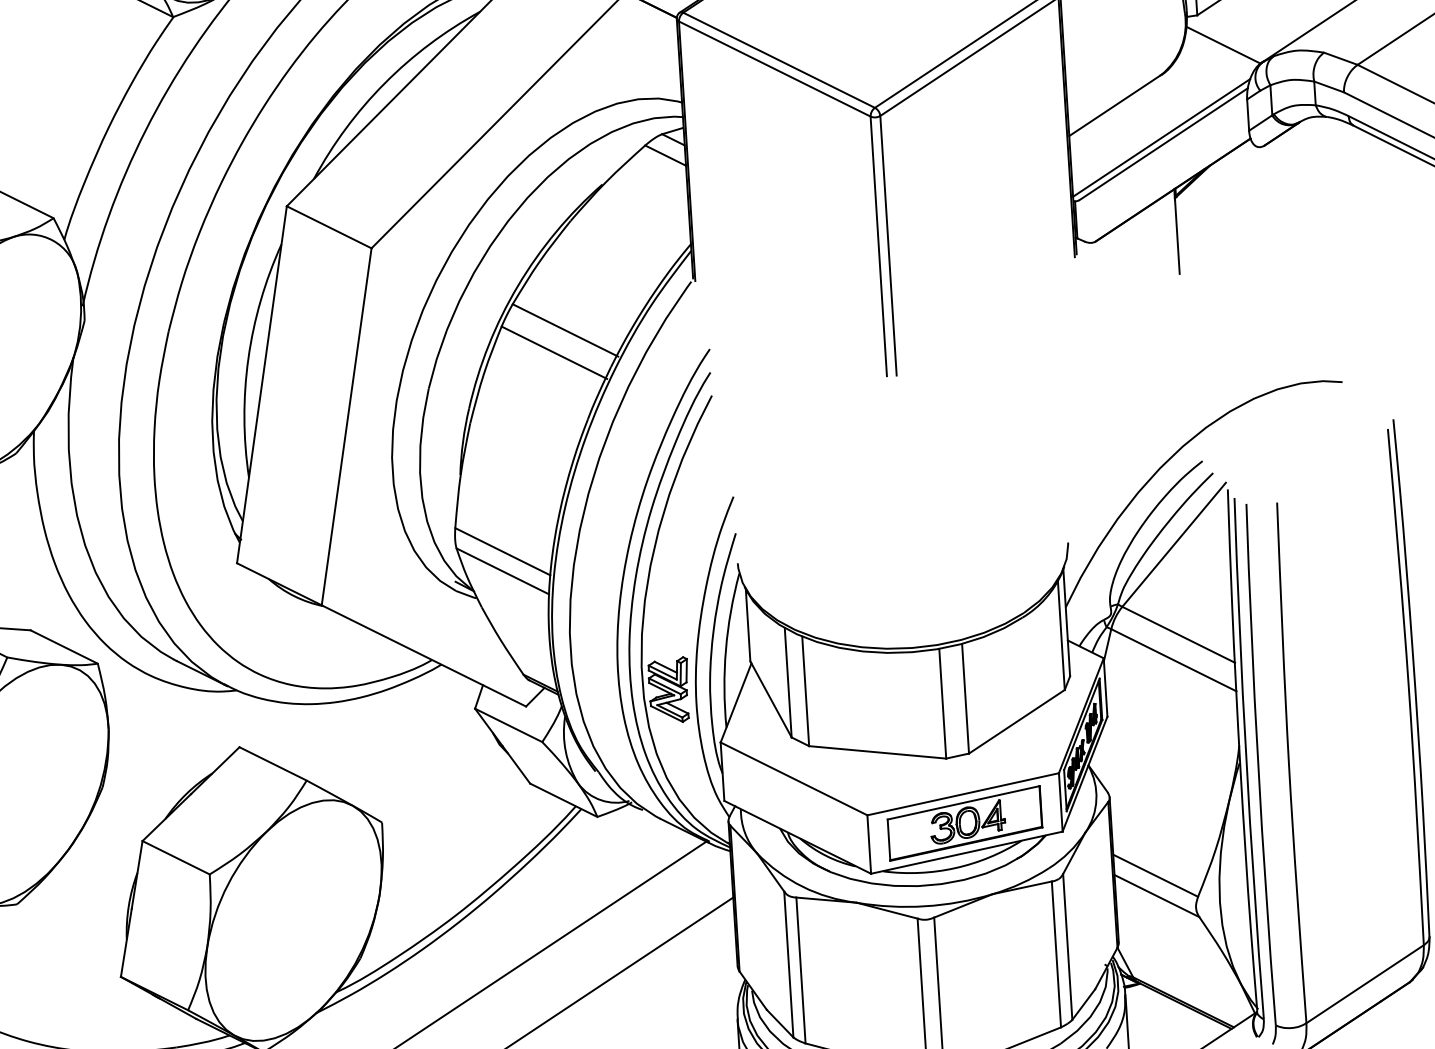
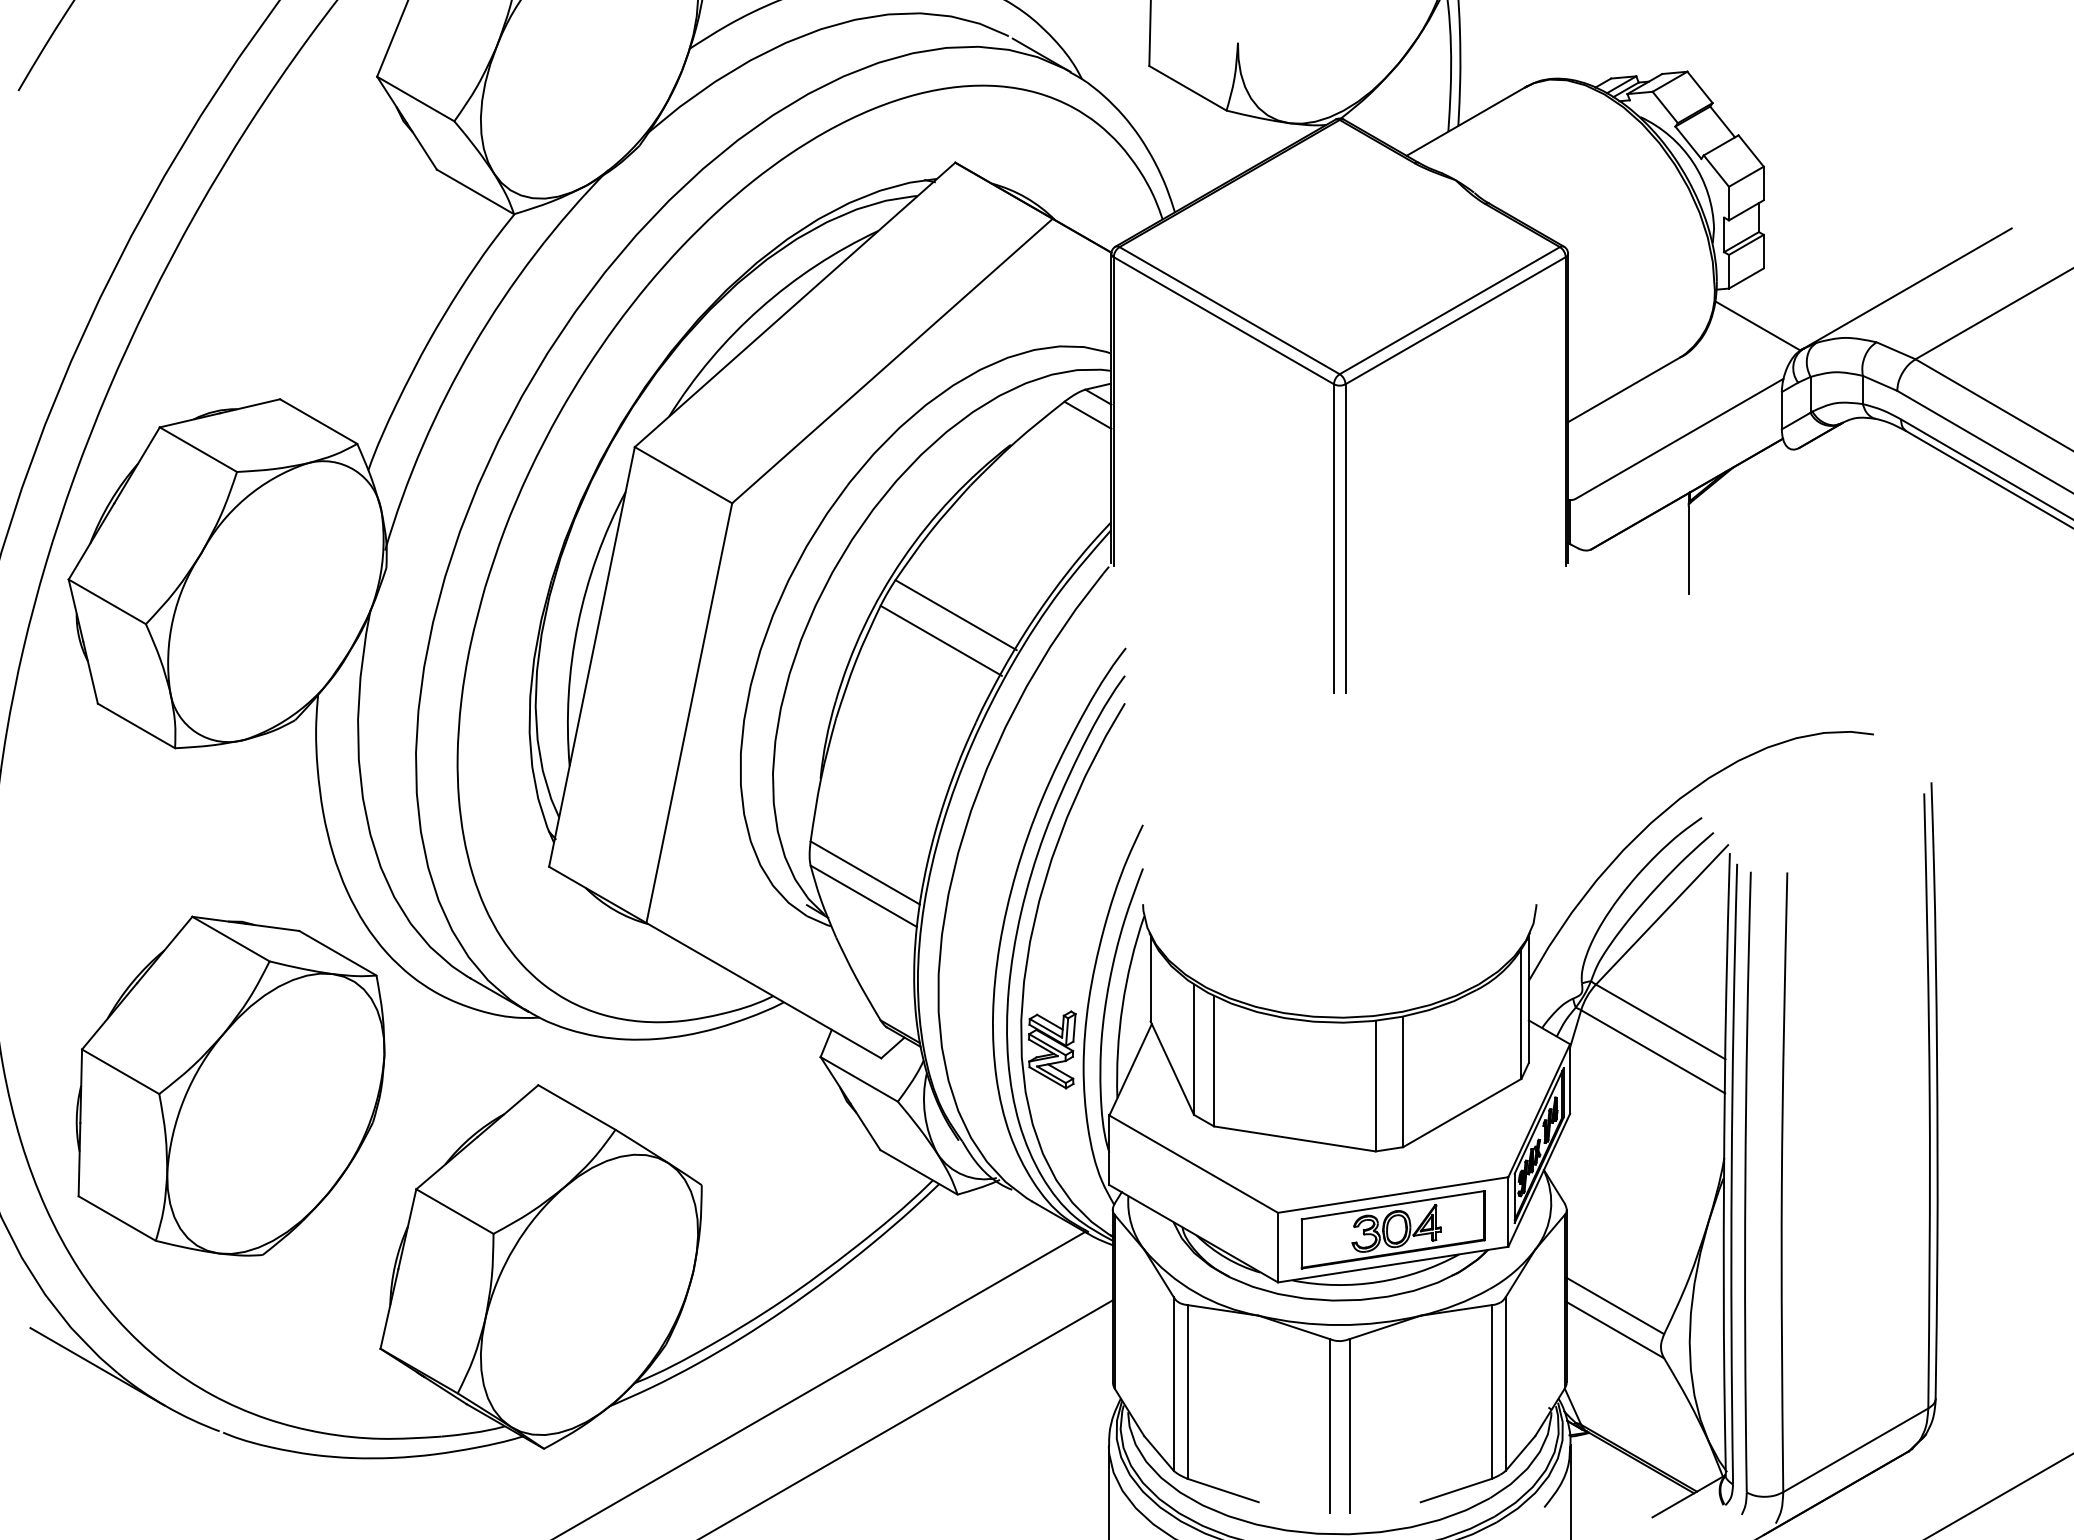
line: (1161, 138) -> (1677, 431), removed

